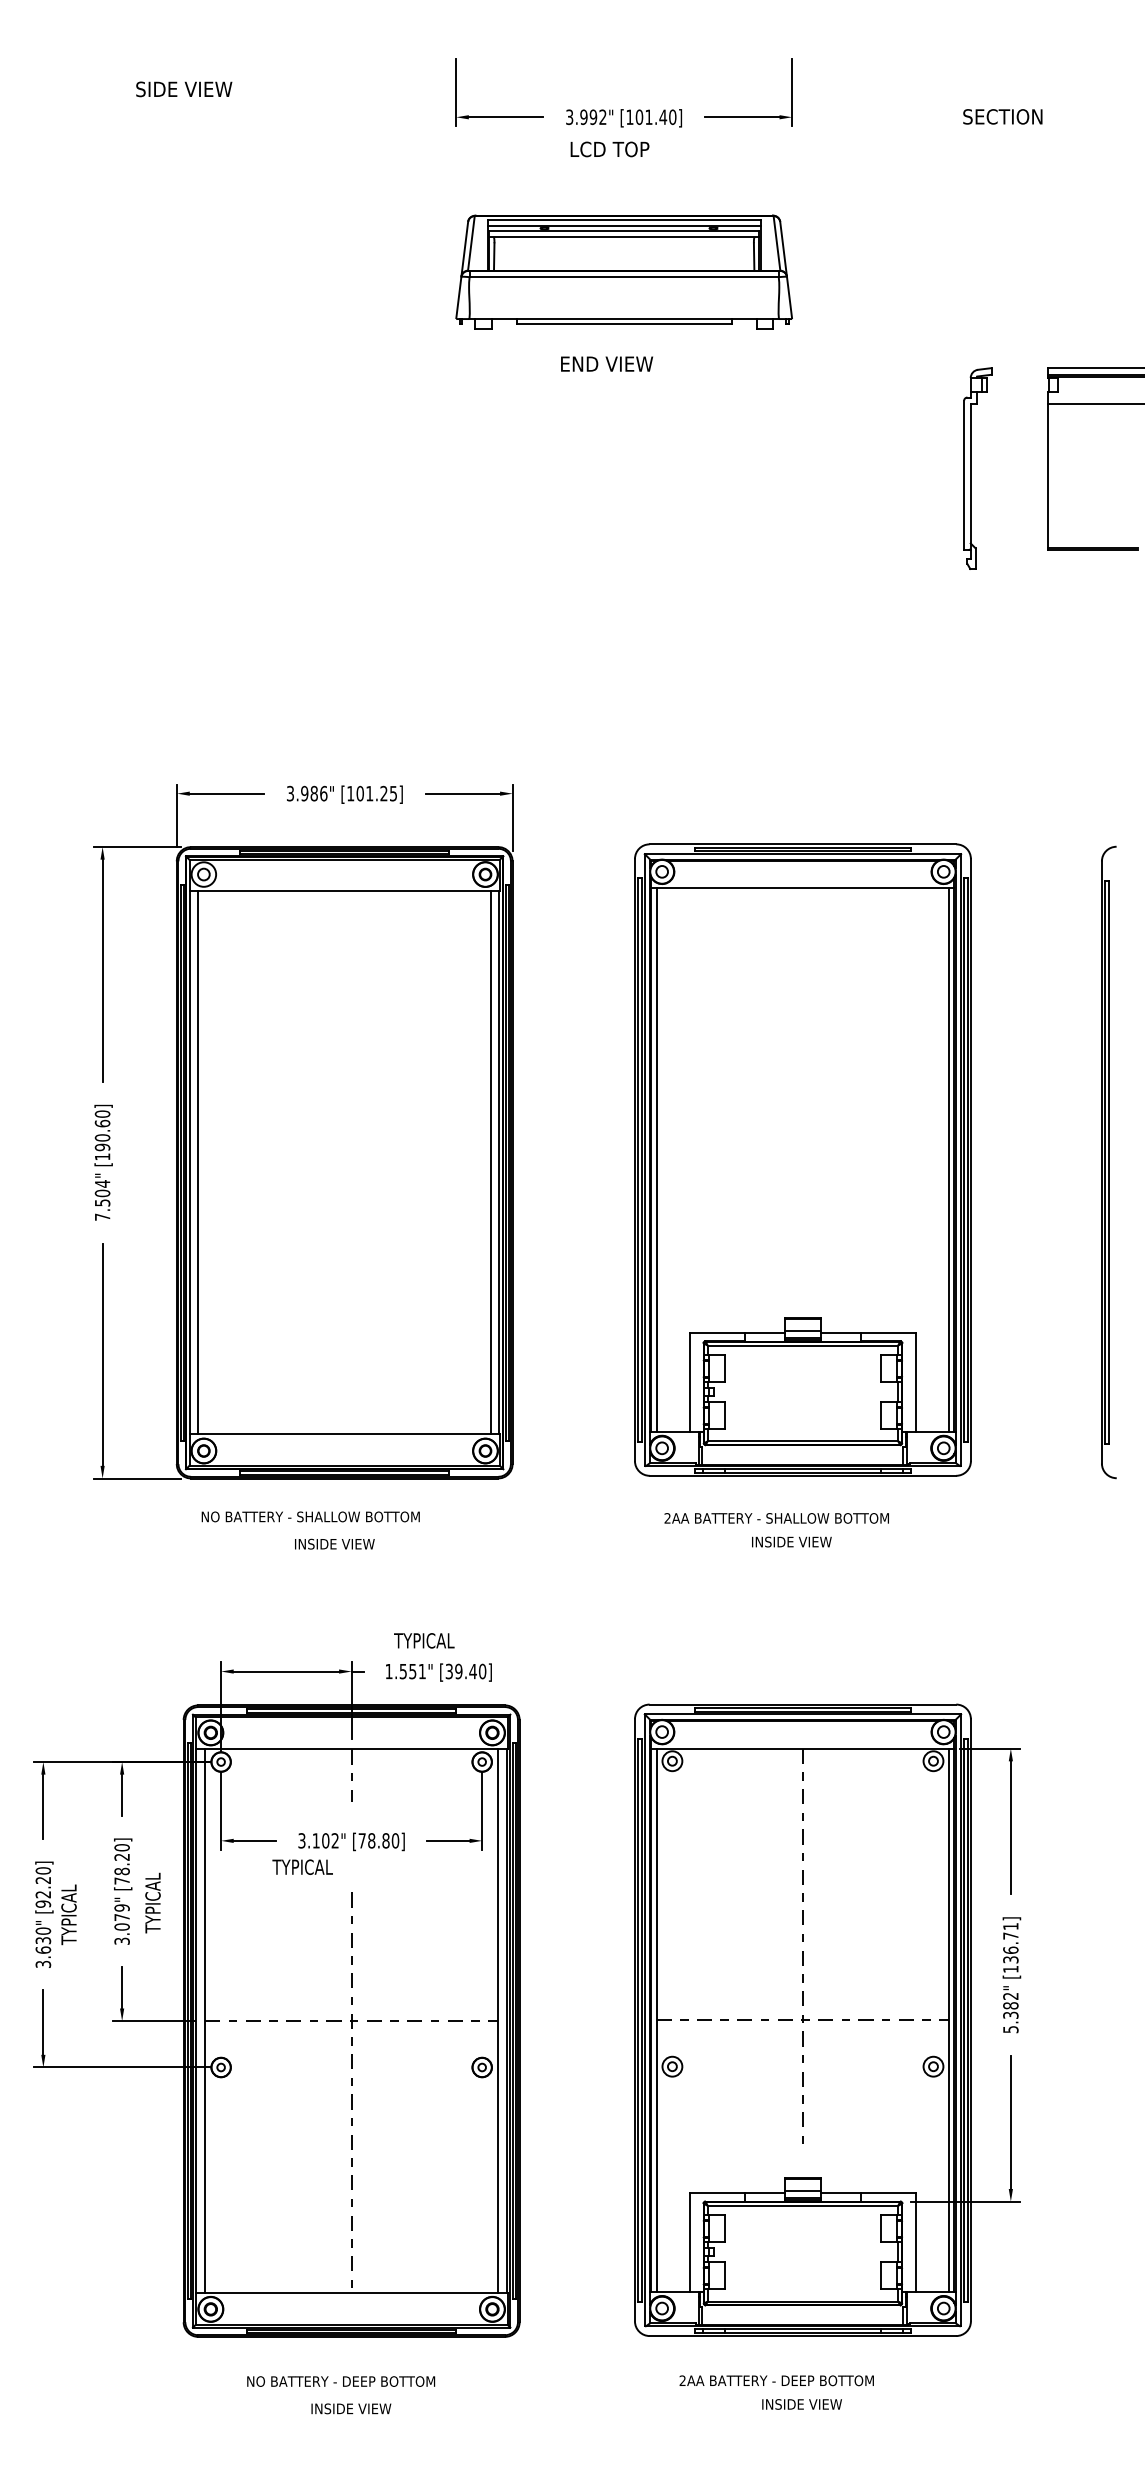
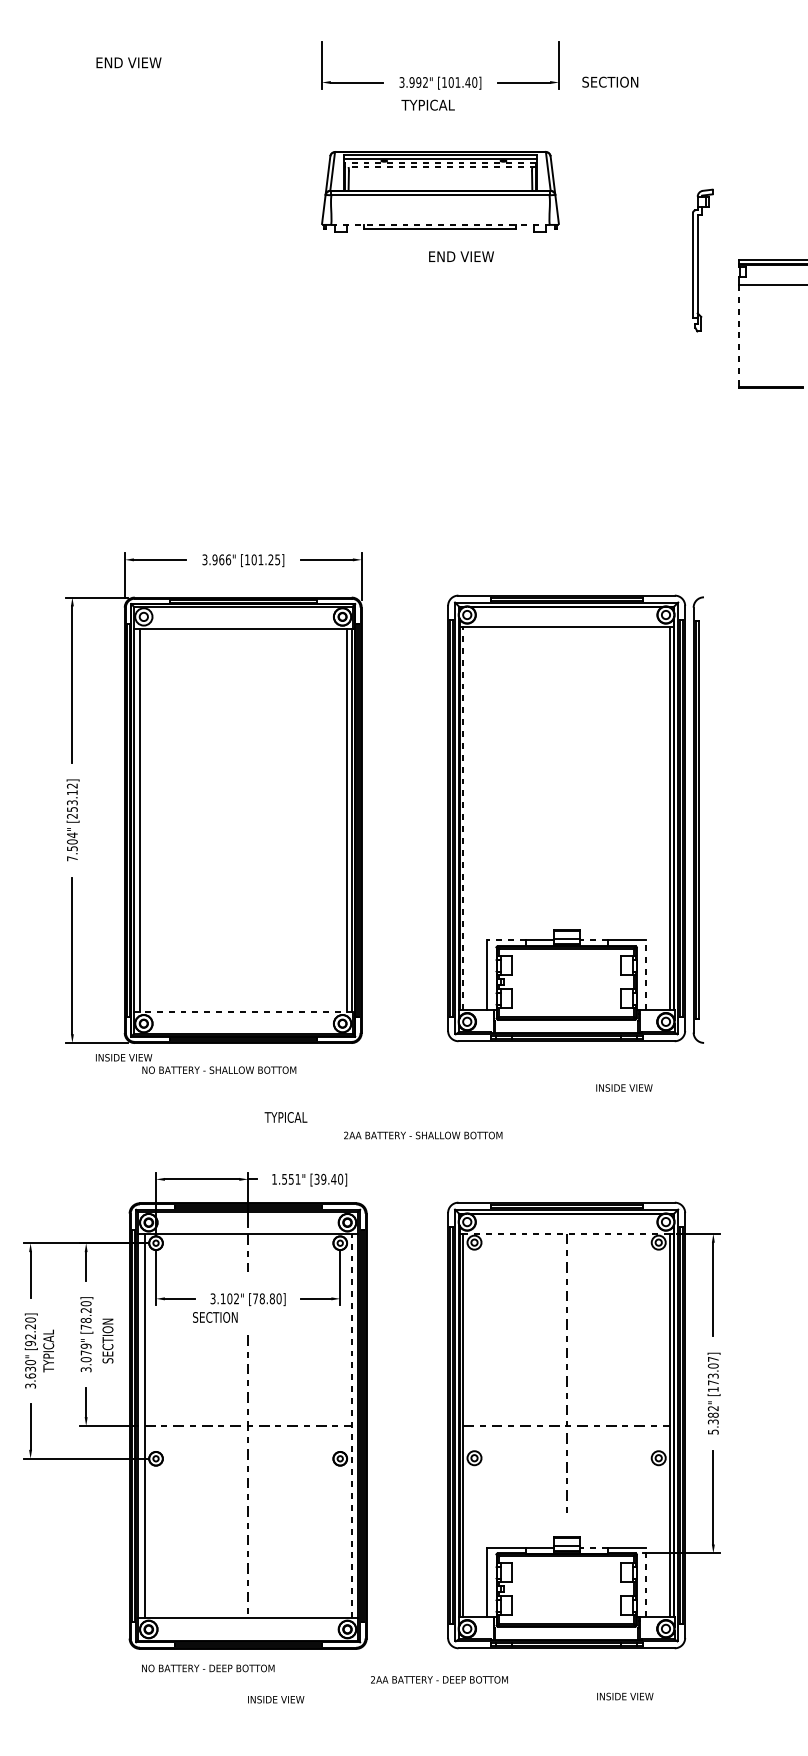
text: (184, 89) -> (130, 62), SIDE VIEW -> END VIEW
text: (1002, 116) -> (610, 81), moved
text: (608, 149) -> (429, 105), LCD TOP -> TYPICAL
line: (623, 230) -> (439, 162), solid -> dashed
line: (623, 237) -> (439, 167), solid -> dashed
line: (624, 319) -> (440, 225), solid -> dashed
text: (606, 363) -> (461, 256), moved
part: (977, 468) -> (702, 260), moved
line: (1047, 476) -> (739, 336), solid -> dashed
text: (314, 793) -> (221, 559), 3.986" -> 3.966"
text: (102, 1135) -> (72, 801), [190.60] -> [253.12]
line: (656, 1160) -> (463, 818), solid -> dashed
part: (1108, 1162) -> (698, 820), moved
line: (717, 1333) -> (506, 940), solid -> dashed
line: (841, 1333) -> (593, 940), solid -> dashed
line: (915, 1381) -> (646, 974), solid -> dashed
line: (344, 1434) -> (243, 1012), solid -> dashed
text: (776, 1518) -> (423, 1135), moved
text: (791, 1541) -> (624, 1087), moved
text: (334, 1543) -> (123, 1057), moved
text: (424, 1640) -> (286, 1117), moved
line: (802, 1748) -> (566, 1233), solid -> dashed
text: (304, 1866) -> (214, 1316), TYPICAL -> SECTION
text: (152, 1901) -> (107, 1341), TYPICAL -> SECTION
text: (1010, 1943) -> (713, 1371), [136.71] -> [173.07]
line: (498, 2021) -> (351, 1426), solid -> dashed
line: (841, 2193) -> (593, 1547), solid -> dashed
line: (915, 2242) -> (646, 1582), solid -> dashed
text: (776, 2380) -> (439, 1679), moved
text: (341, 2381) -> (208, 1668), moved
text: (801, 2404) -> (624, 1696), moved
text: (351, 2408) -> (276, 1699), moved

